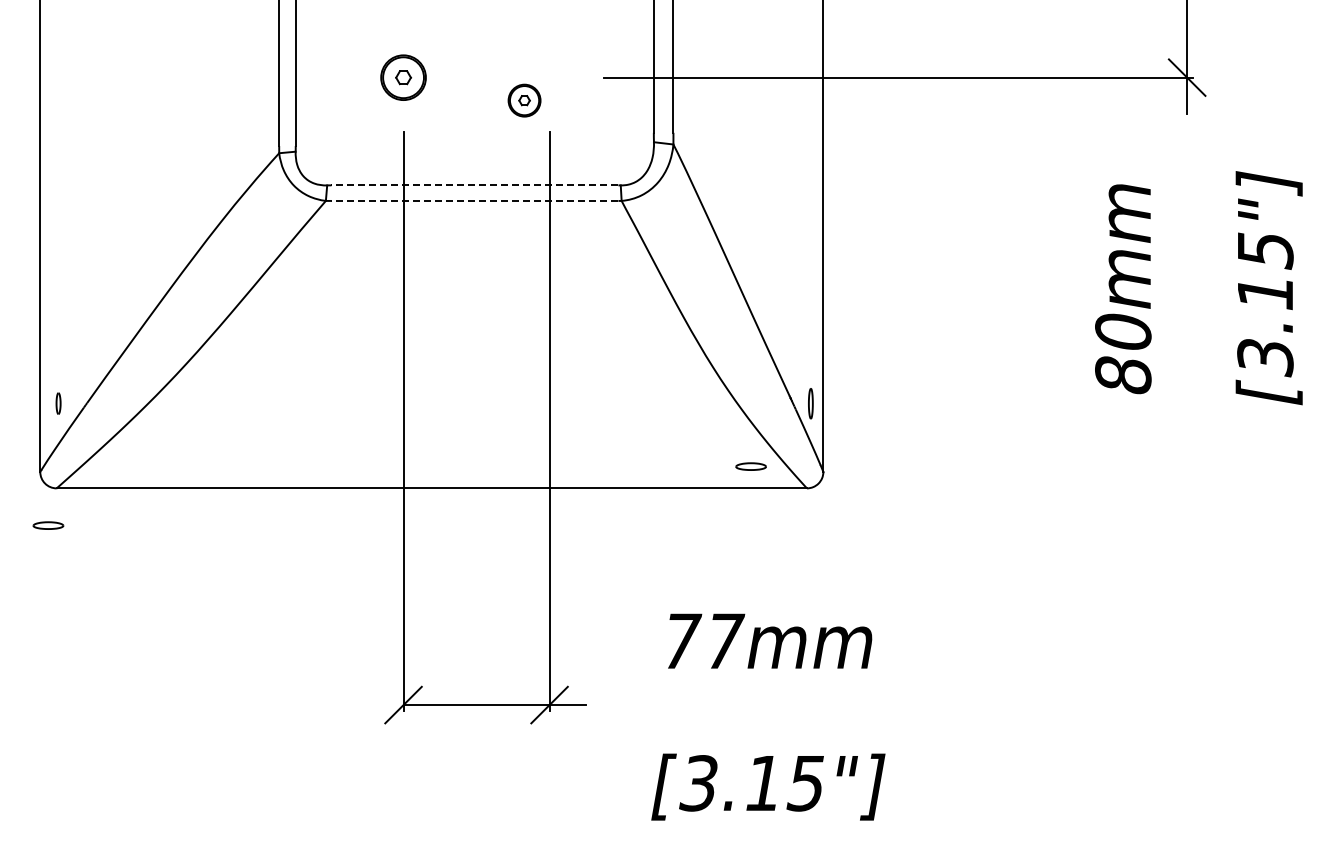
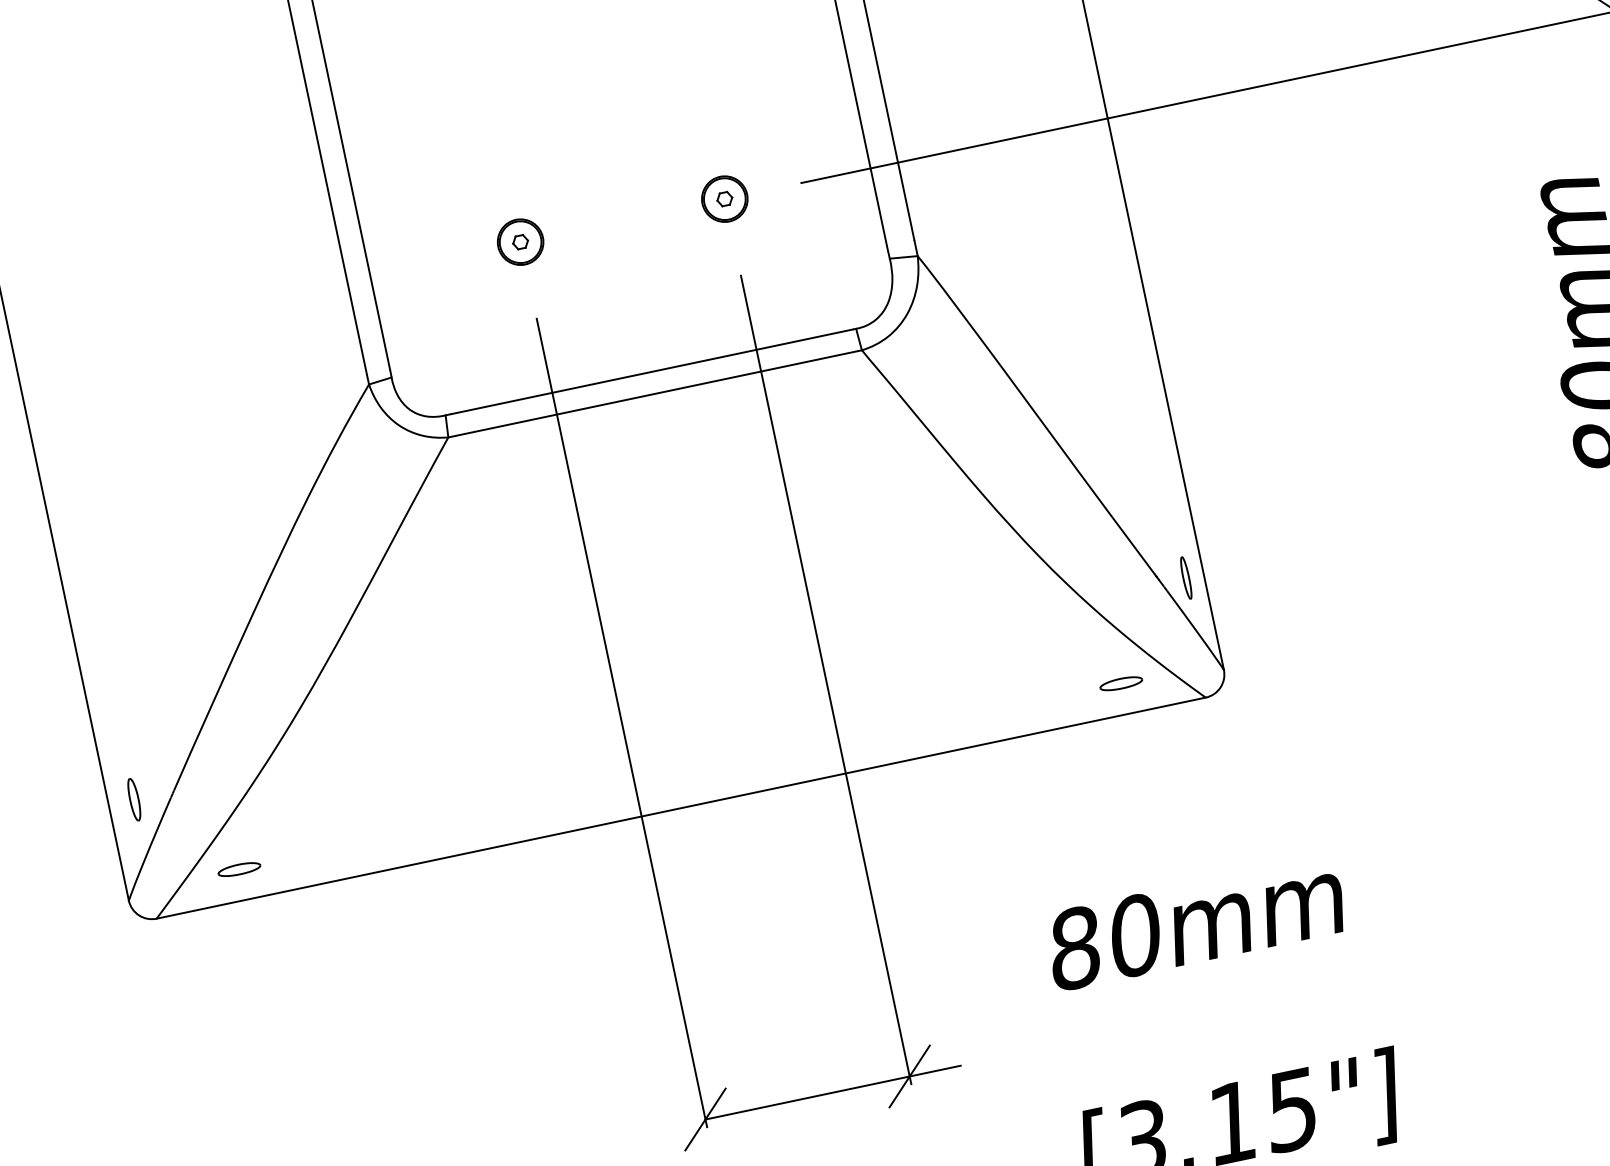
part: (403, 77) -> (520, 241), size x0.71
part: (524, 100) -> (724, 198), moved
line: (474, 185) -> (651, 372), dashed -> solid
line: (474, 200) -> (656, 393), dashed -> solid
part: (58, 403) -> (134, 799), size x1.43
part: (48, 525) -> (239, 869), moved
text: (703, 640) -> (1105, 940), 77mm -> 80mm

